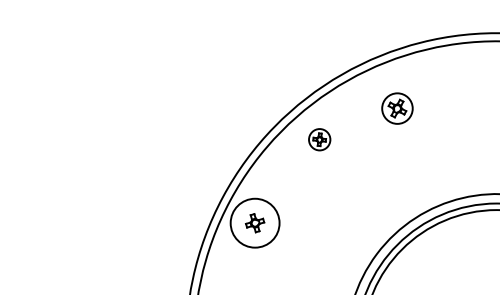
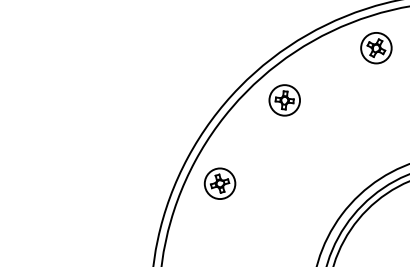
part: (397, 108) -> (376, 48), moved
part: (319, 139) -> (284, 100), size x1.43
circle: (254, 222) -> (219, 183), size x0.62

